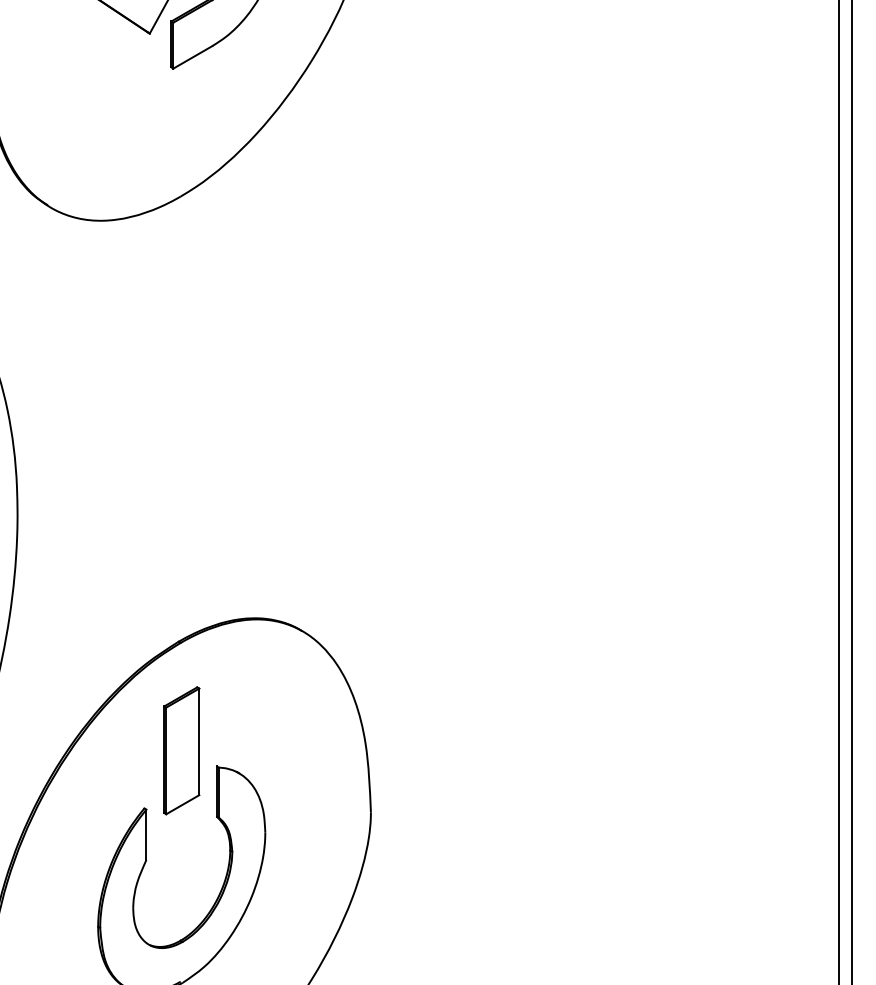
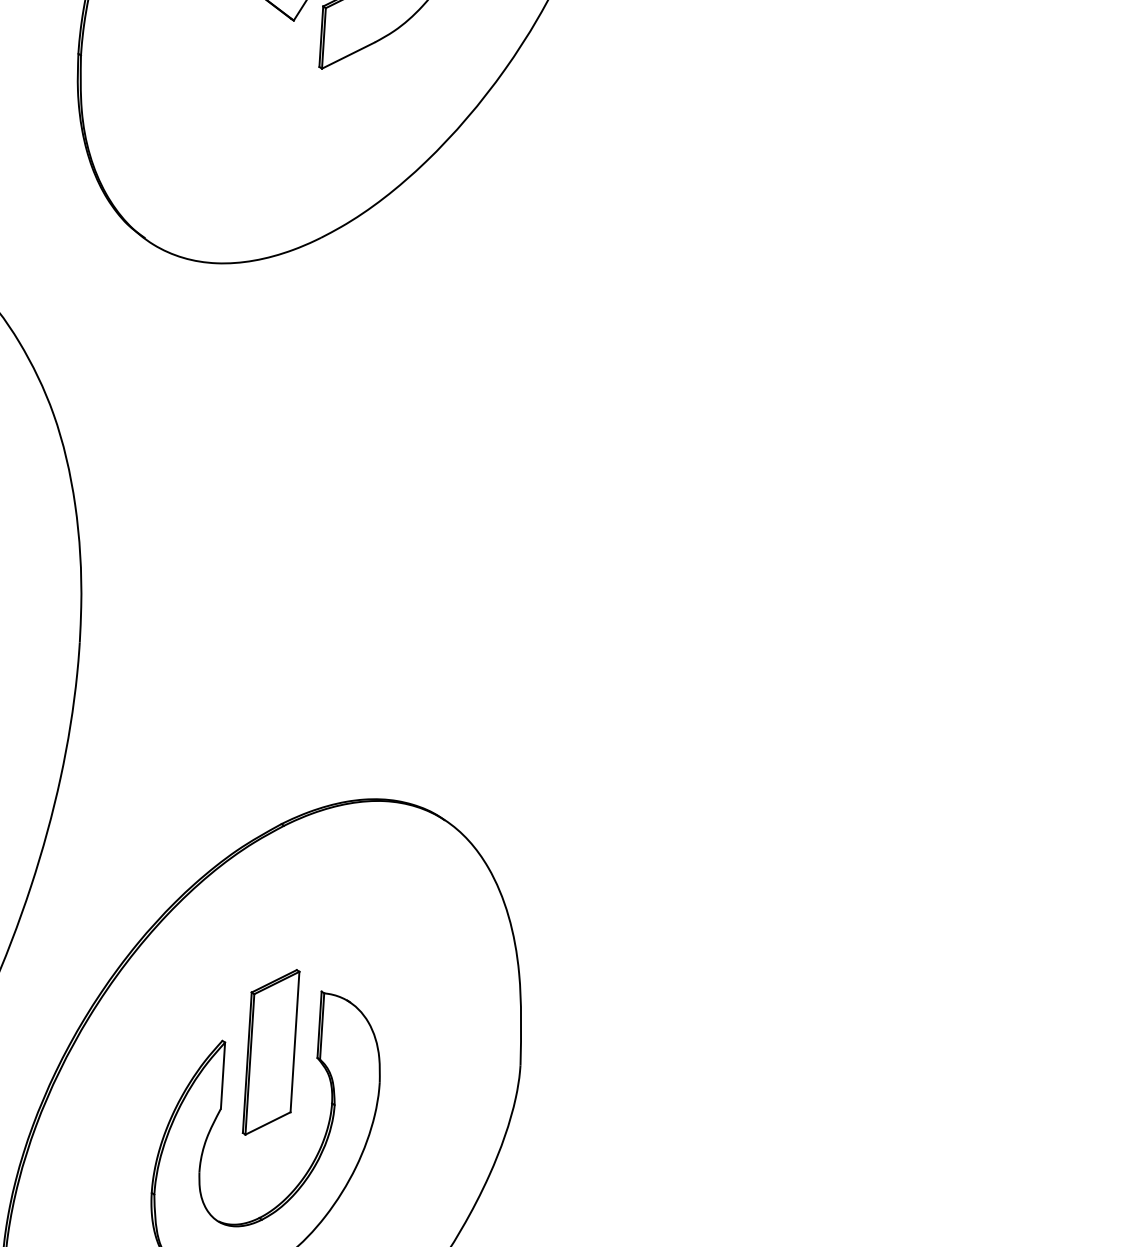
part: (181, 750) -> (270, 1051), moved

